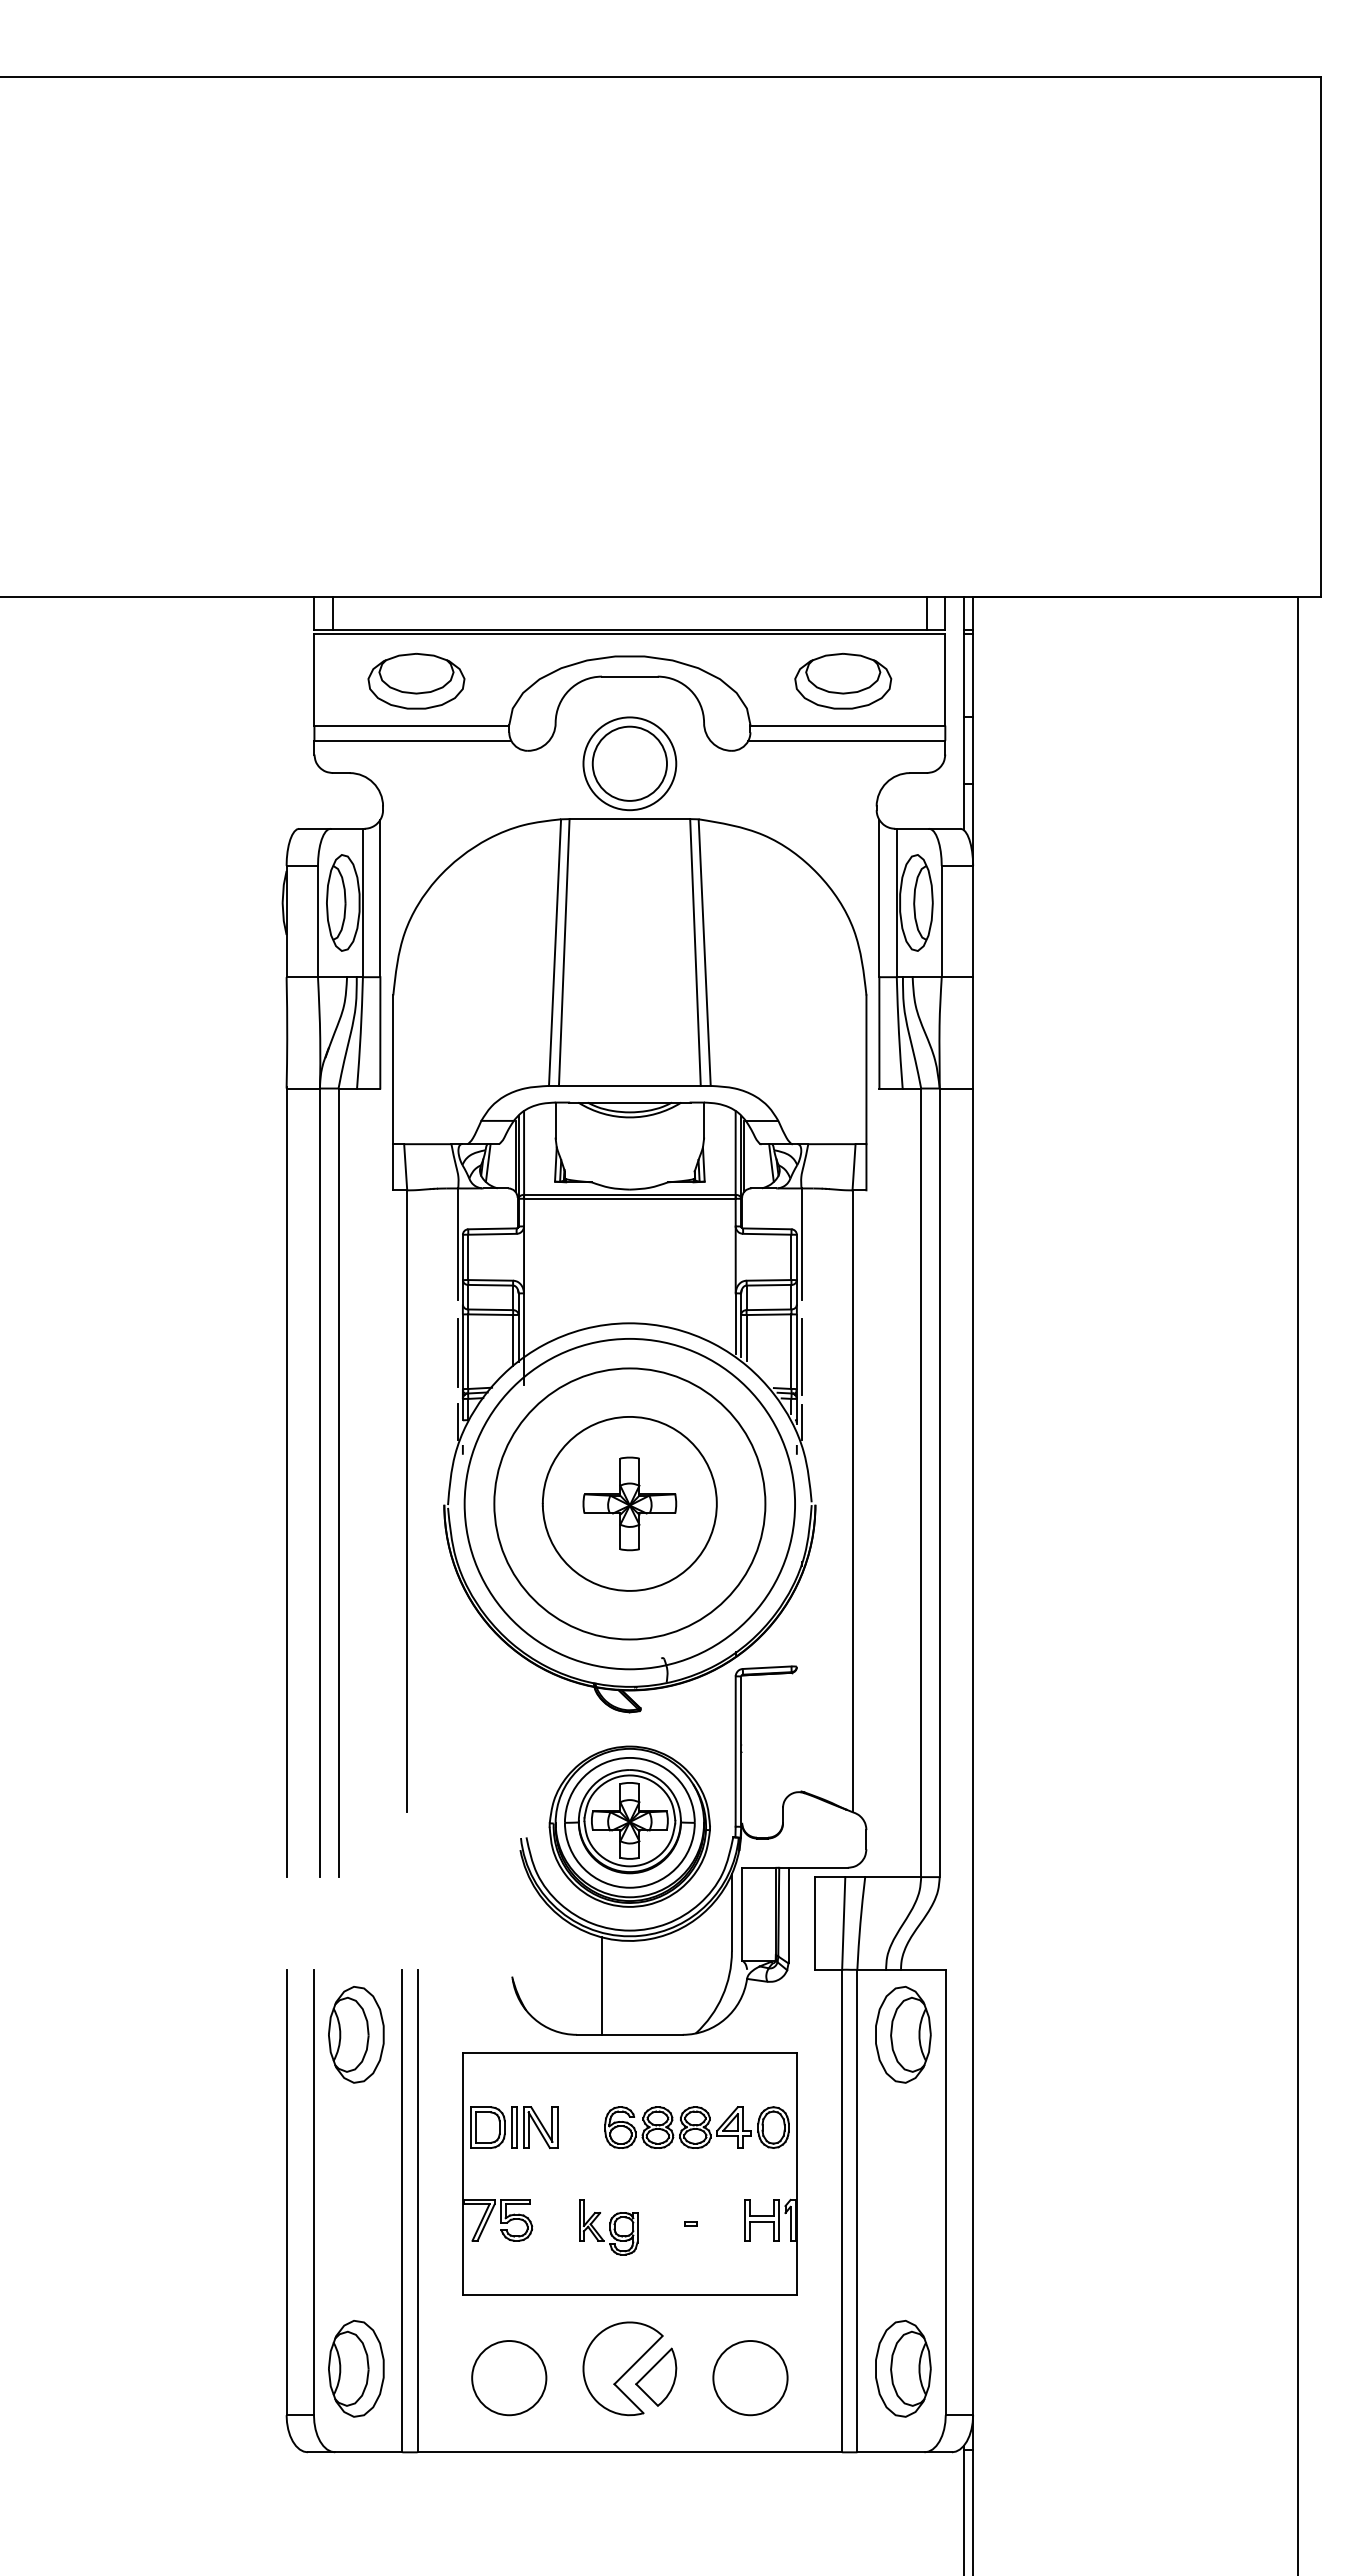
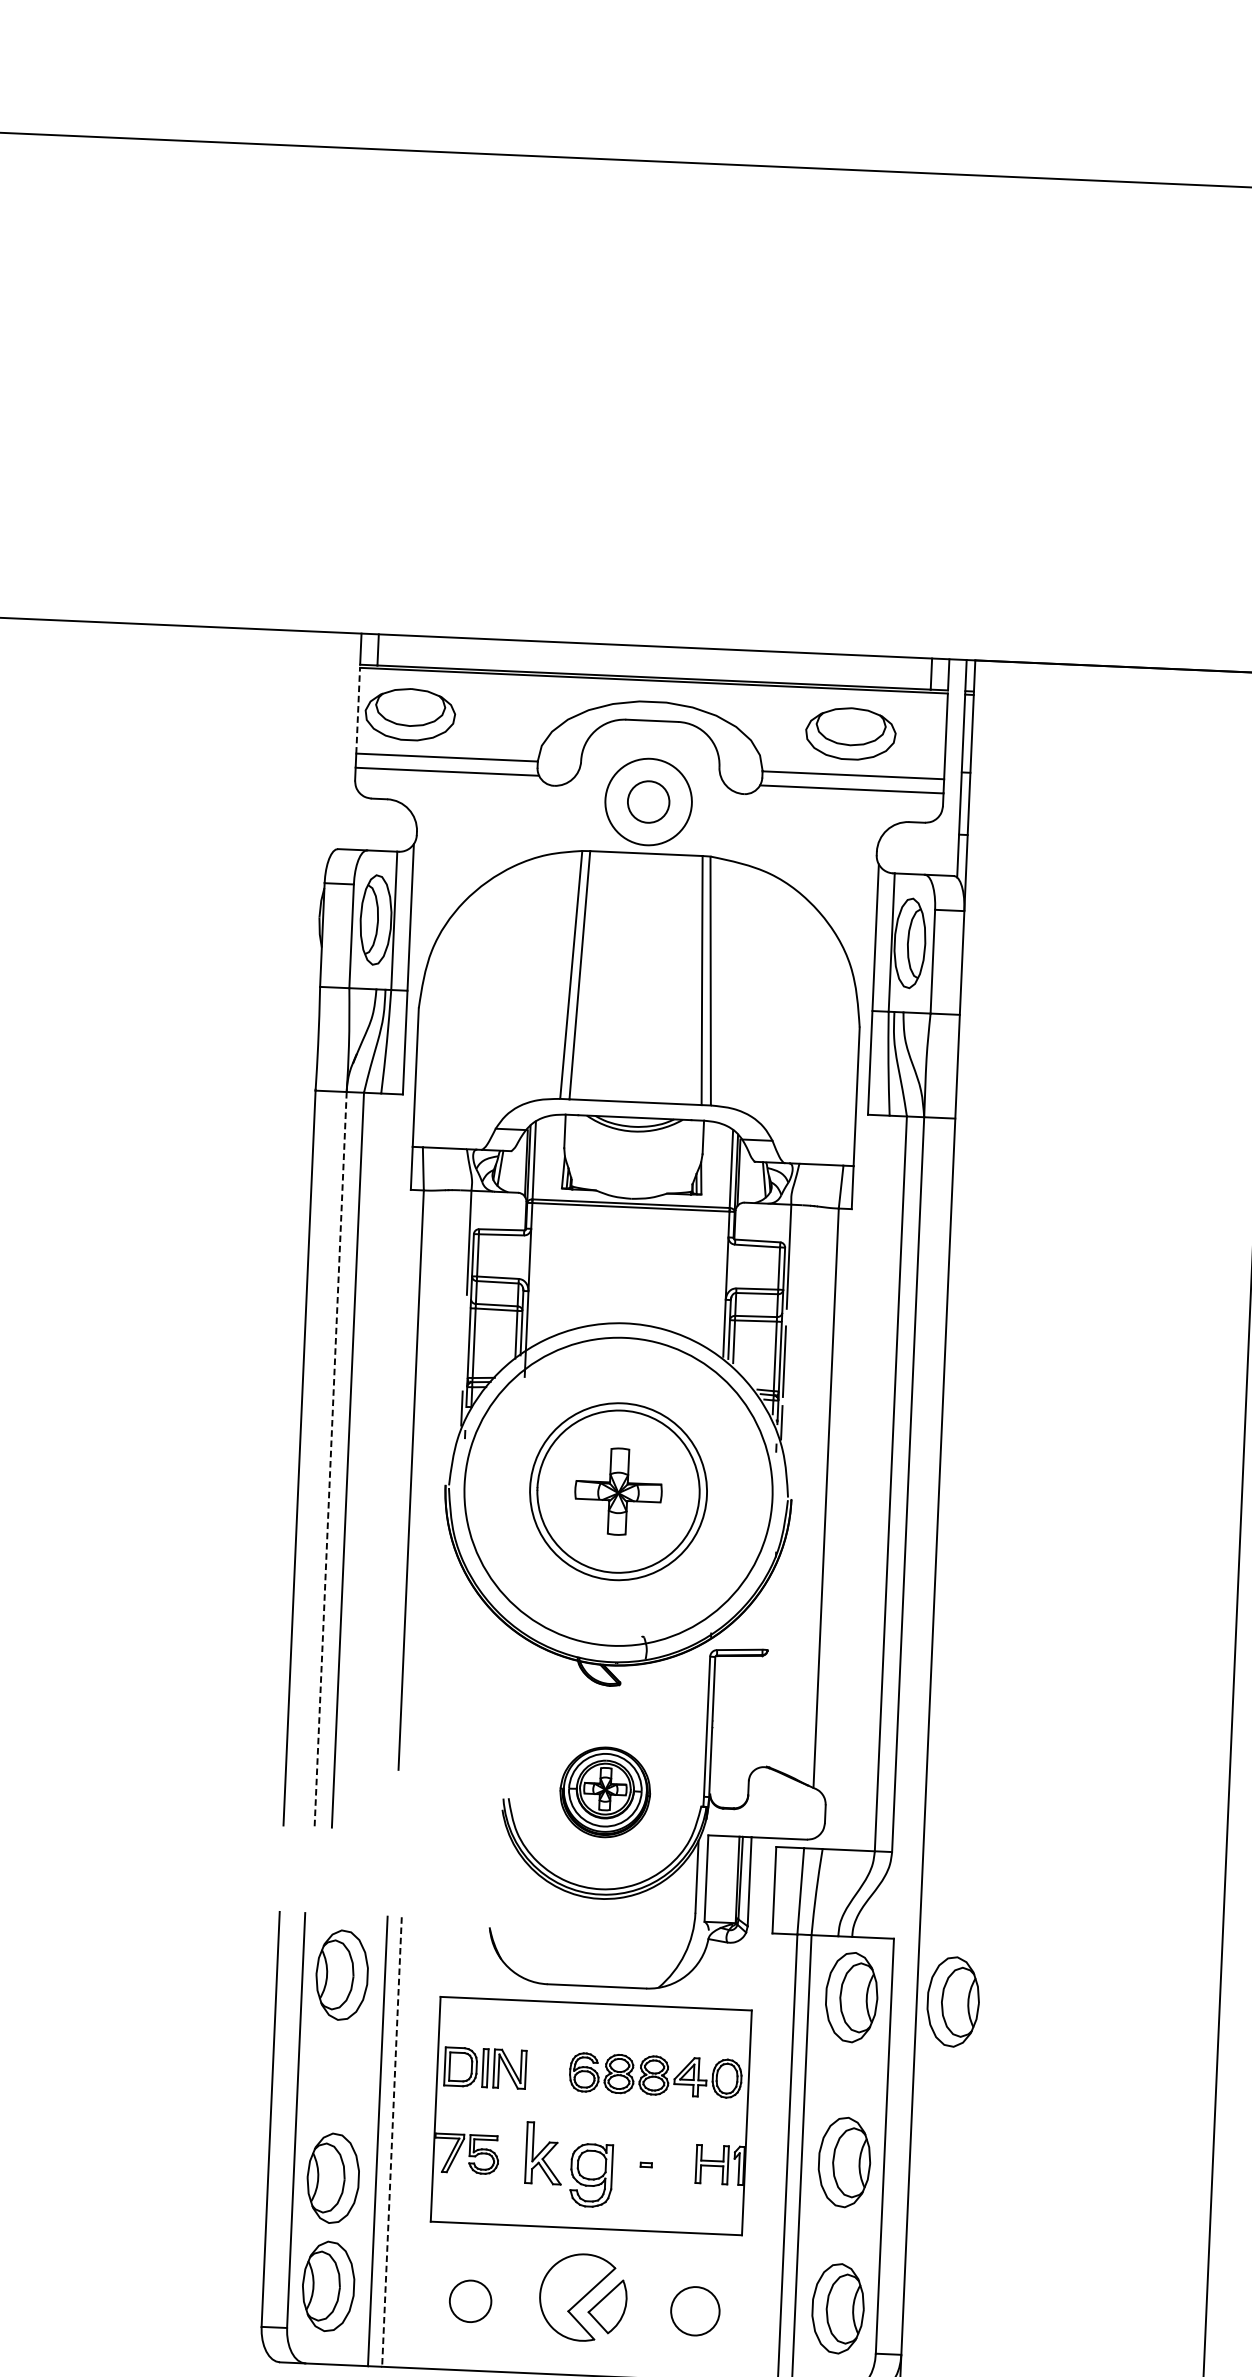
line: (314, 679) -> (358, 710), solid -> dashed
part: (416, 680) -> (410, 713), moved
circle: (629, 763) -> (648, 801), size x0.6
line: (458, 1353) -> (464, 1344), removed
line: (320, 1483) -> (331, 1460), solid -> dashed
circle: (629, 1503) -> (618, 1491), size x0.7
part: (629, 1826) -> (605, 1792), size x0.6
line: (602, 1985) -> (573, 1939), removed
part: (1012, 2034) -> (953, 2001), added
line: (417, 2211) -> (391, 2142), solid -> dashed
part: (903, 2211) -> (844, 2162), added
part: (608, 2227) -> (569, 2165), size x1.6
part: (356, 2252) -> (333, 2178), added
circle: (509, 2378) -> (470, 2301), size x0.6
circle: (750, 2378) -> (695, 2311), size x0.7

